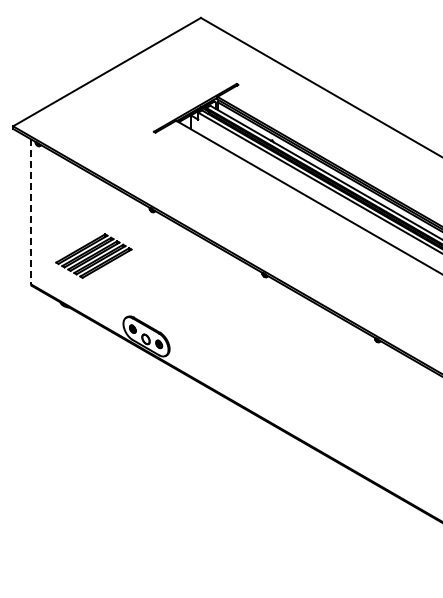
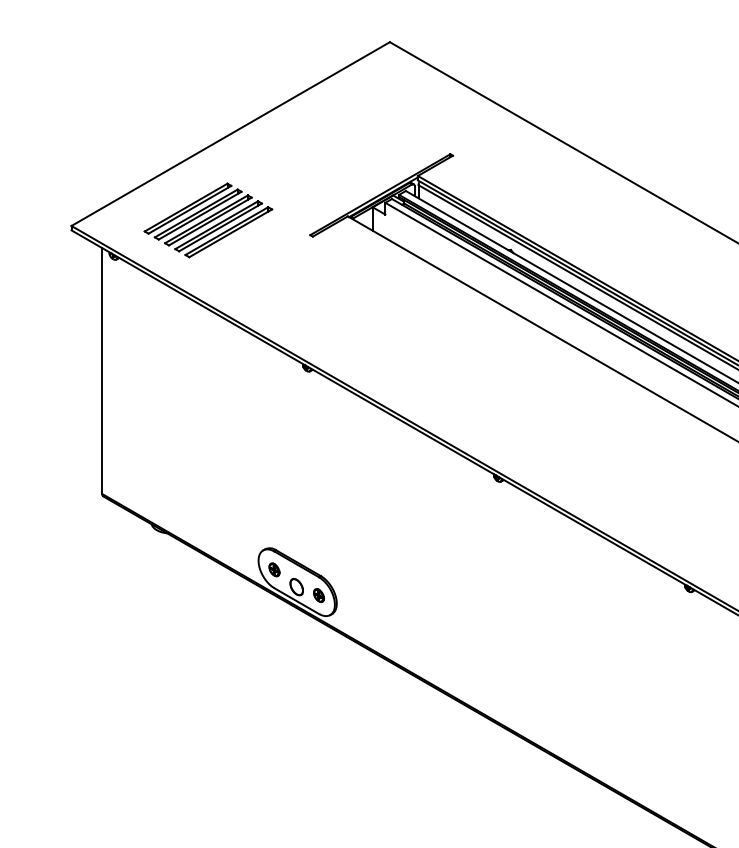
line: (31, 211) -> (102, 370), dashed -> solid
part: (93, 255) -> (207, 219), moved

